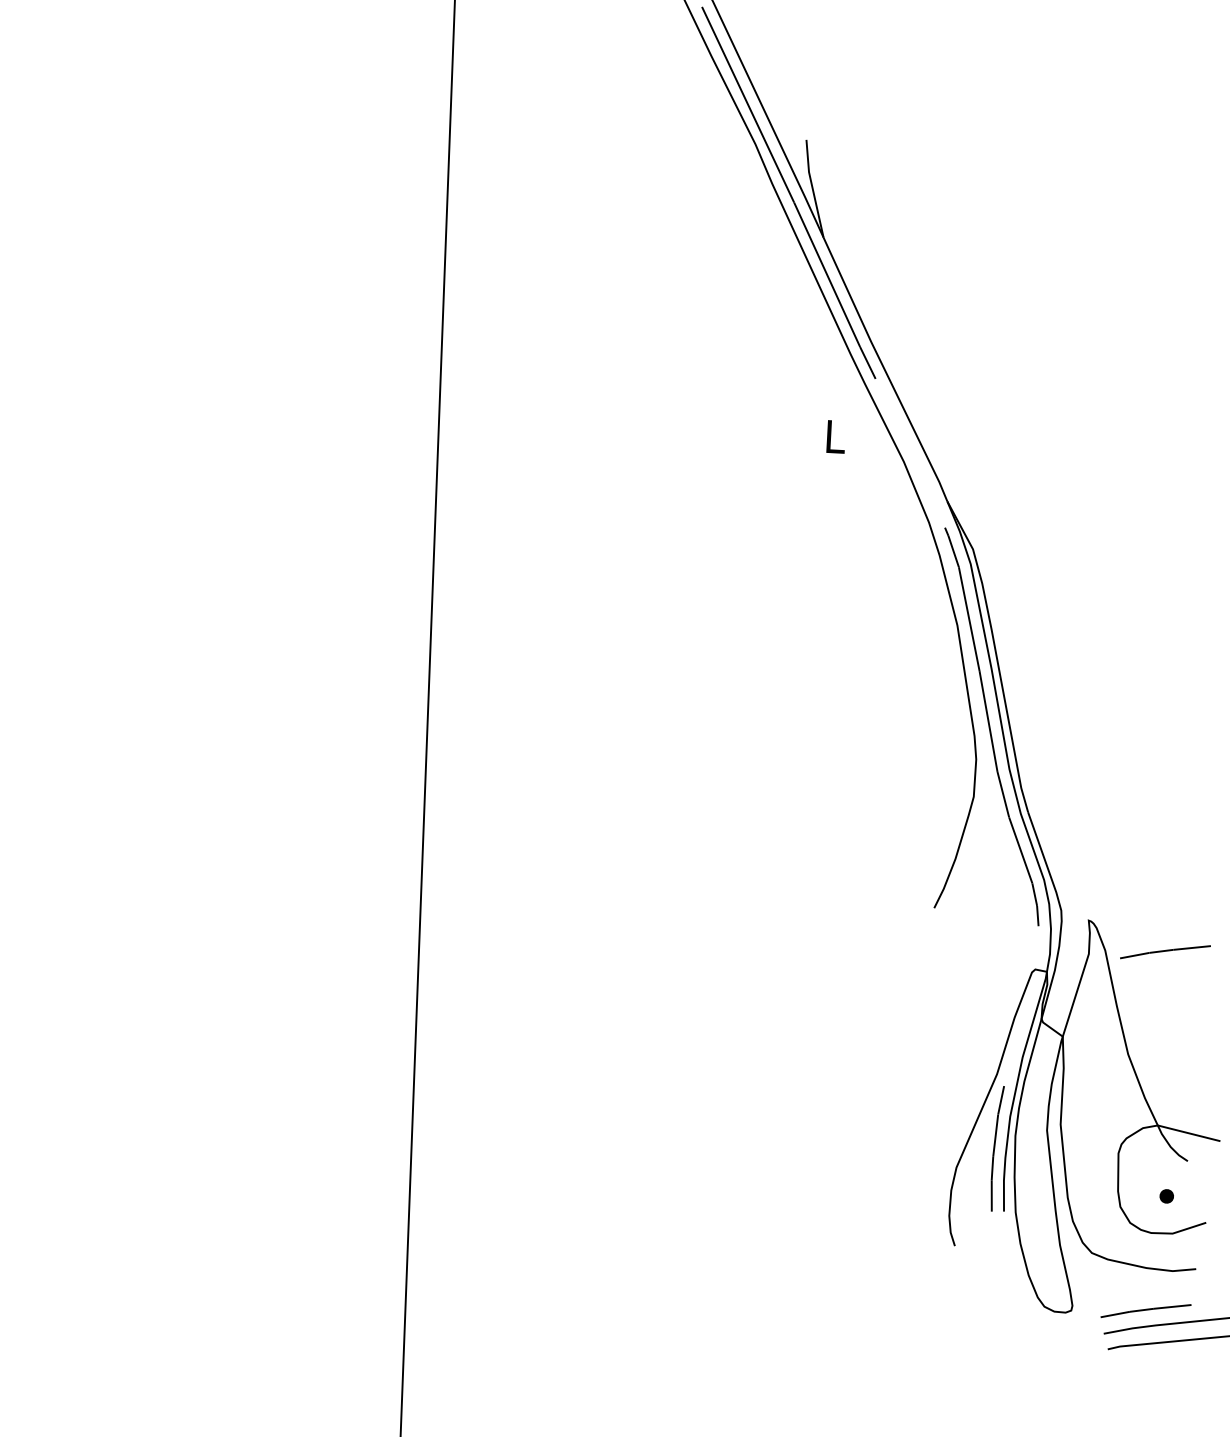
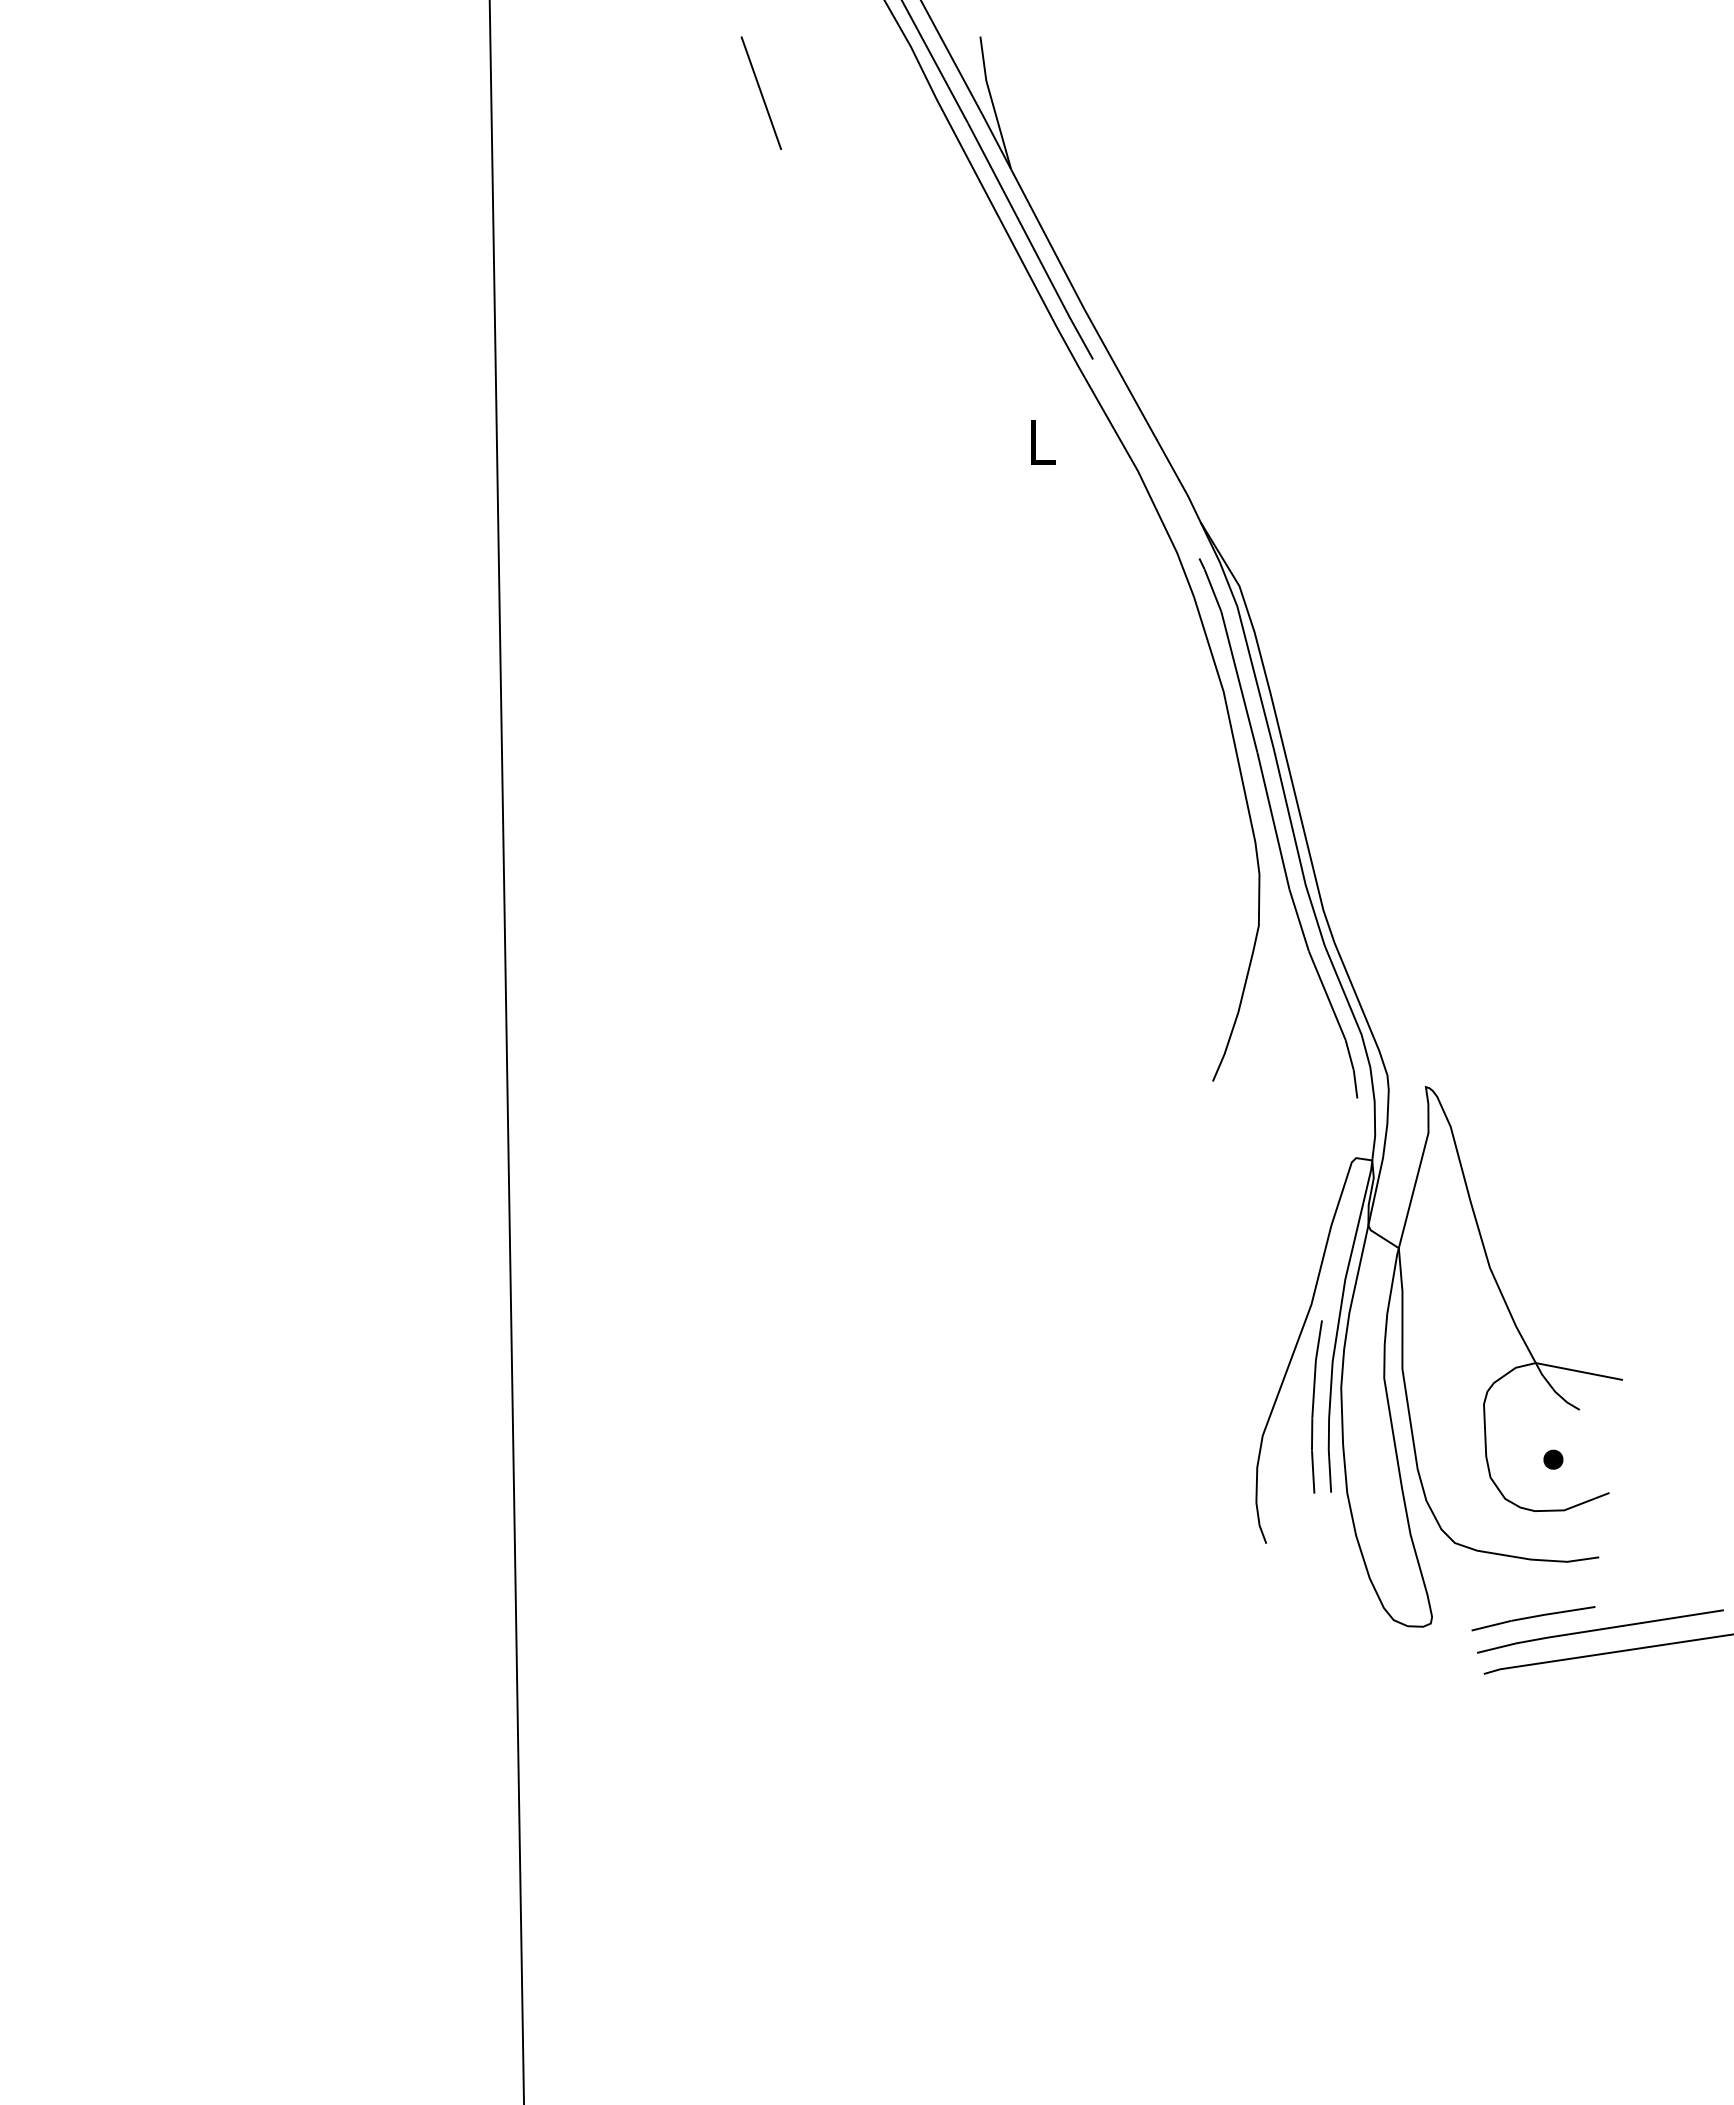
line: (644, 172) -> (760, 93), added
line: (1165, 951) -> (1533, 1123), removed

